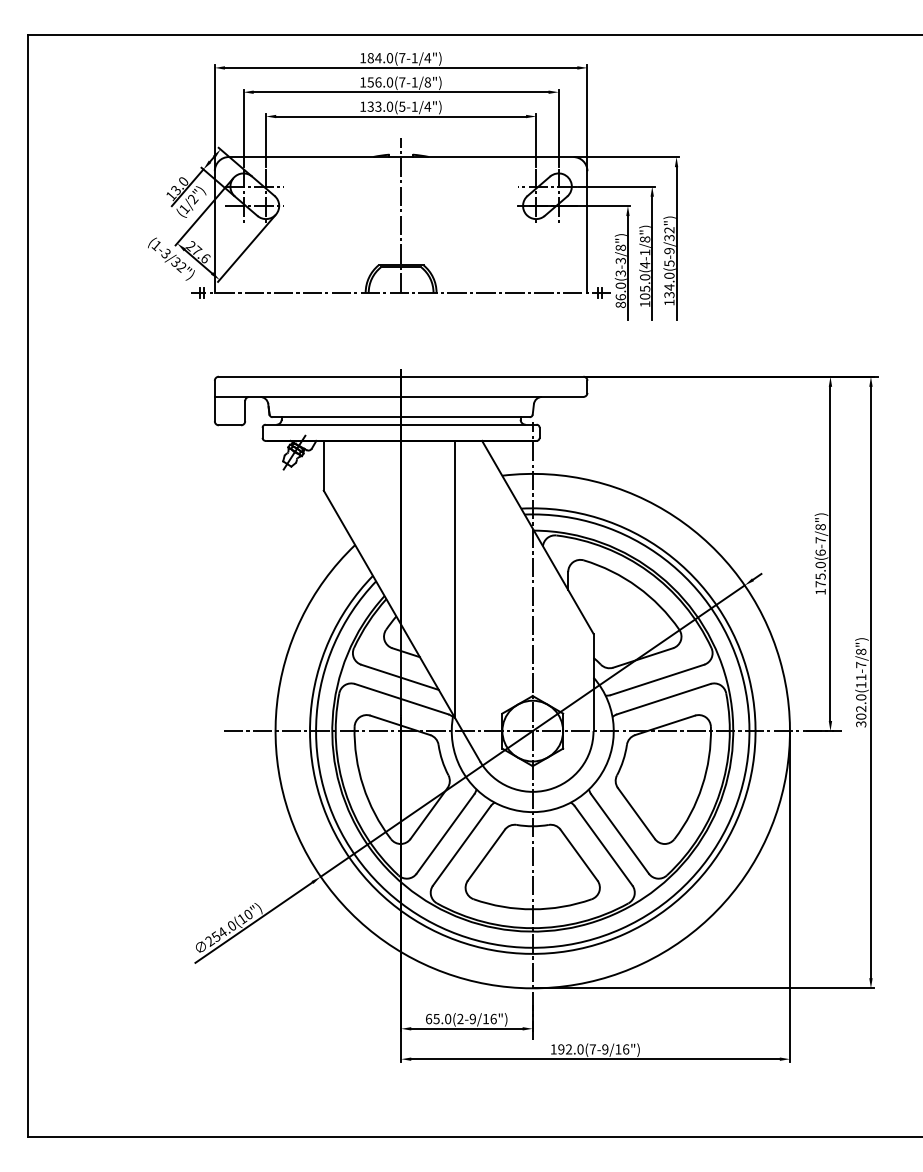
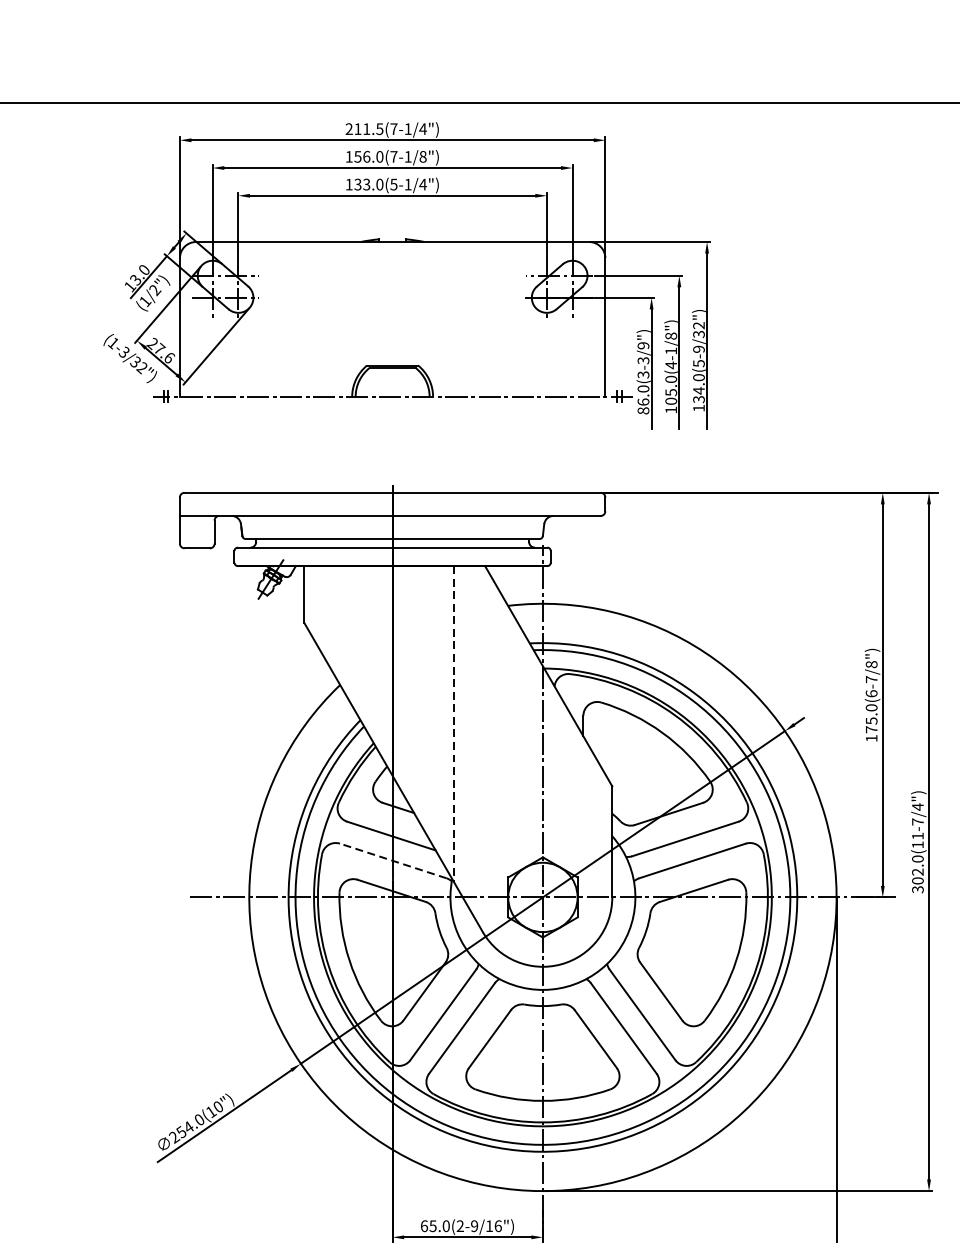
text: (376, 58) -> (364, 129), 184.0(7-1/4") -> 211.5(7-1/4")
line: (401, 214) -> (393, 307), removed
text: (620, 247) -> (643, 345), 86.0(3-3/8") -> 86.0(3-3/9")
line: (454, 579) -> (453, 724), solid -> dashed
text: (861, 651) -> (918, 806), 302.0(11-7/8") -> 302.0(11-7/4")
line: (401, 699) -> (393, 861), solid -> dashed

